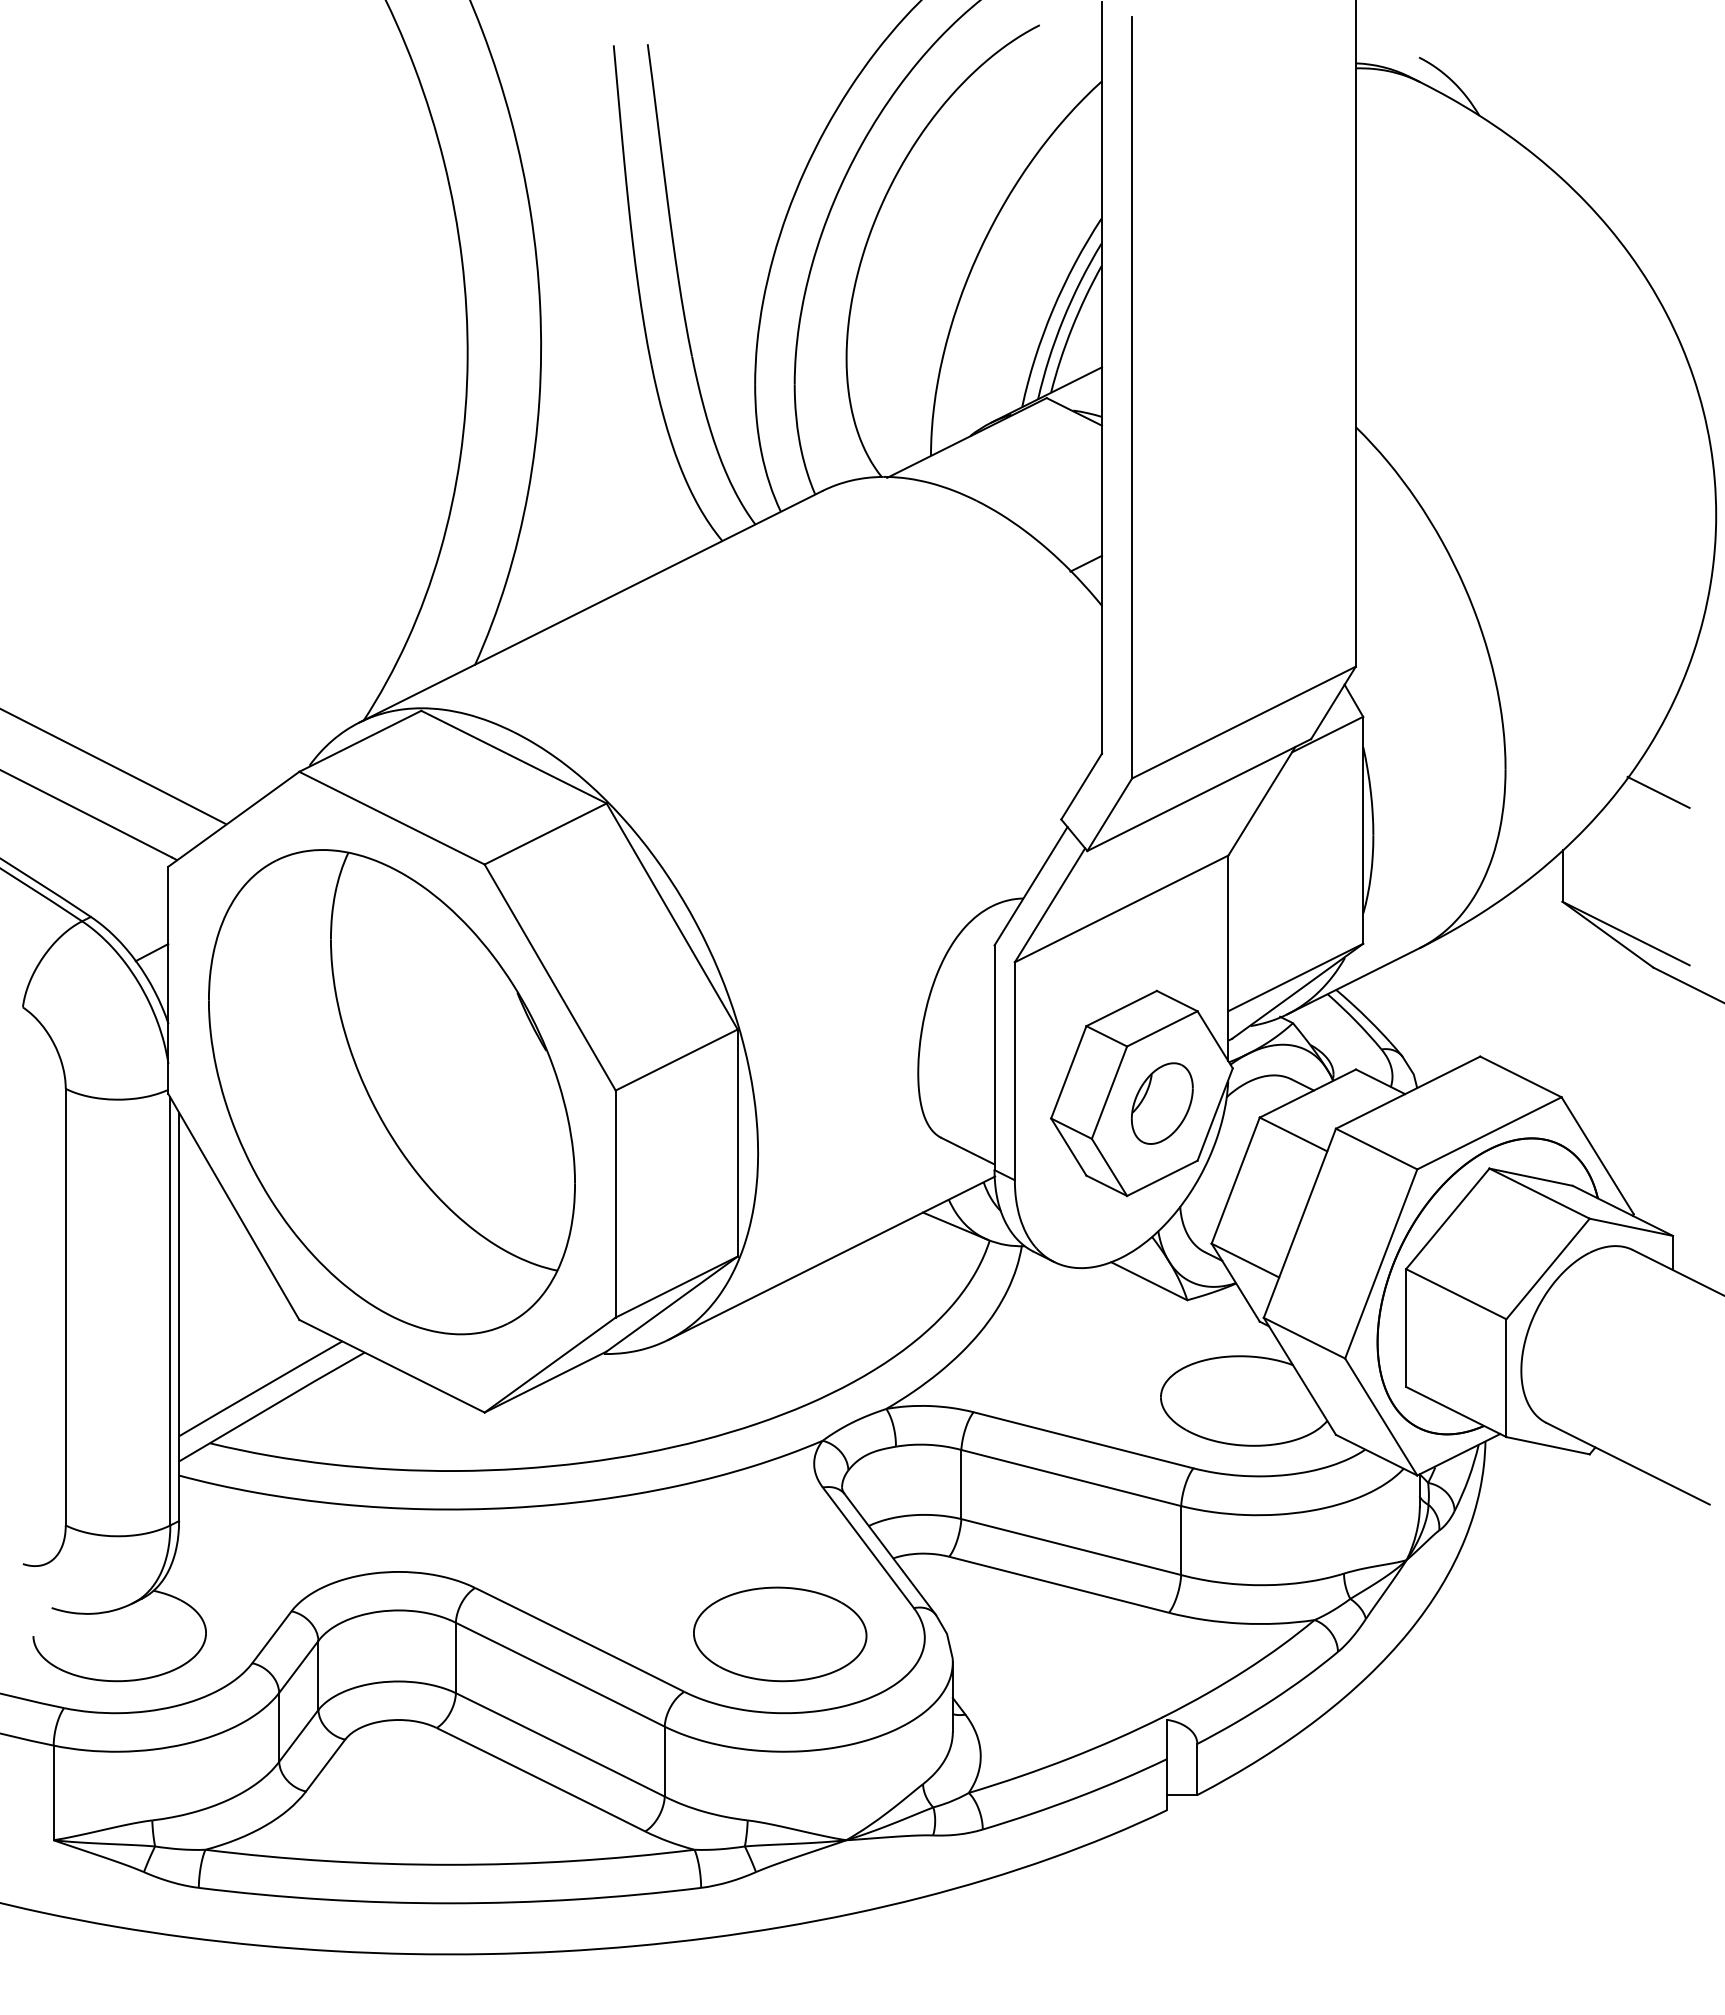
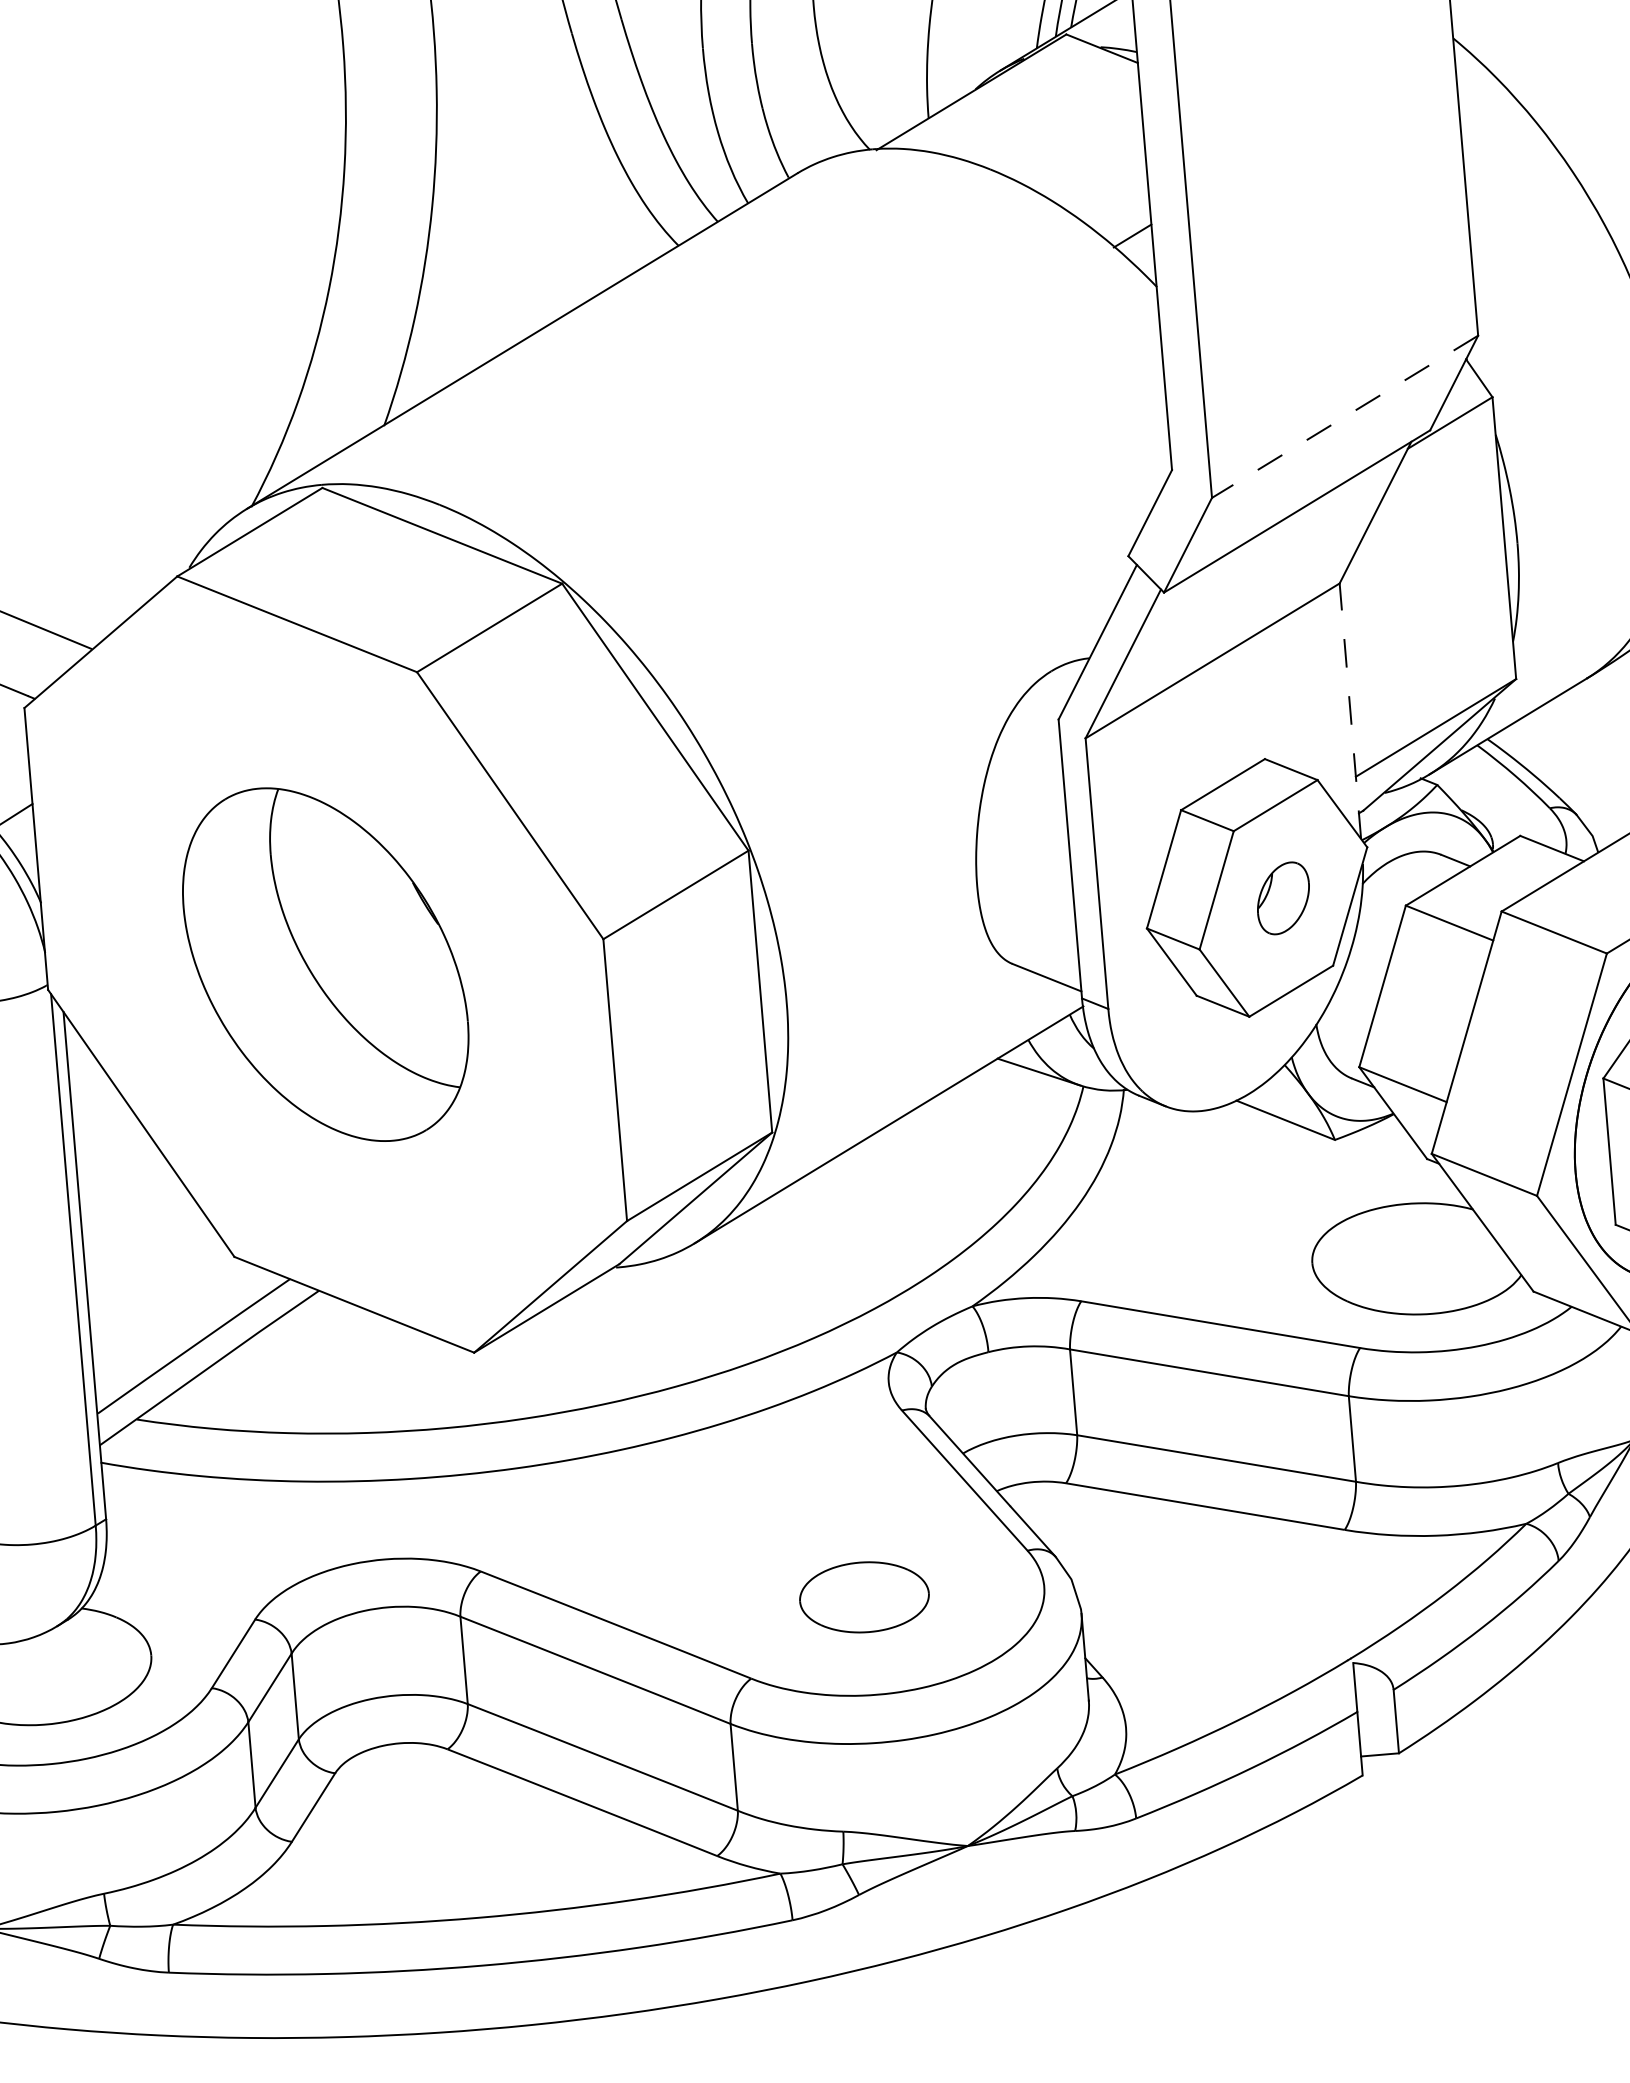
line: (1243, 722) -> (1344, 416), solid -> dashed
line: (1228, 958) -> (1350, 711), solid -> dashed
part: (391, 1092) -> (325, 964), size x0.6
part: (1162, 1103) -> (1283, 898), size x0.7
part: (780, 1634) -> (864, 1597), size x0.6

